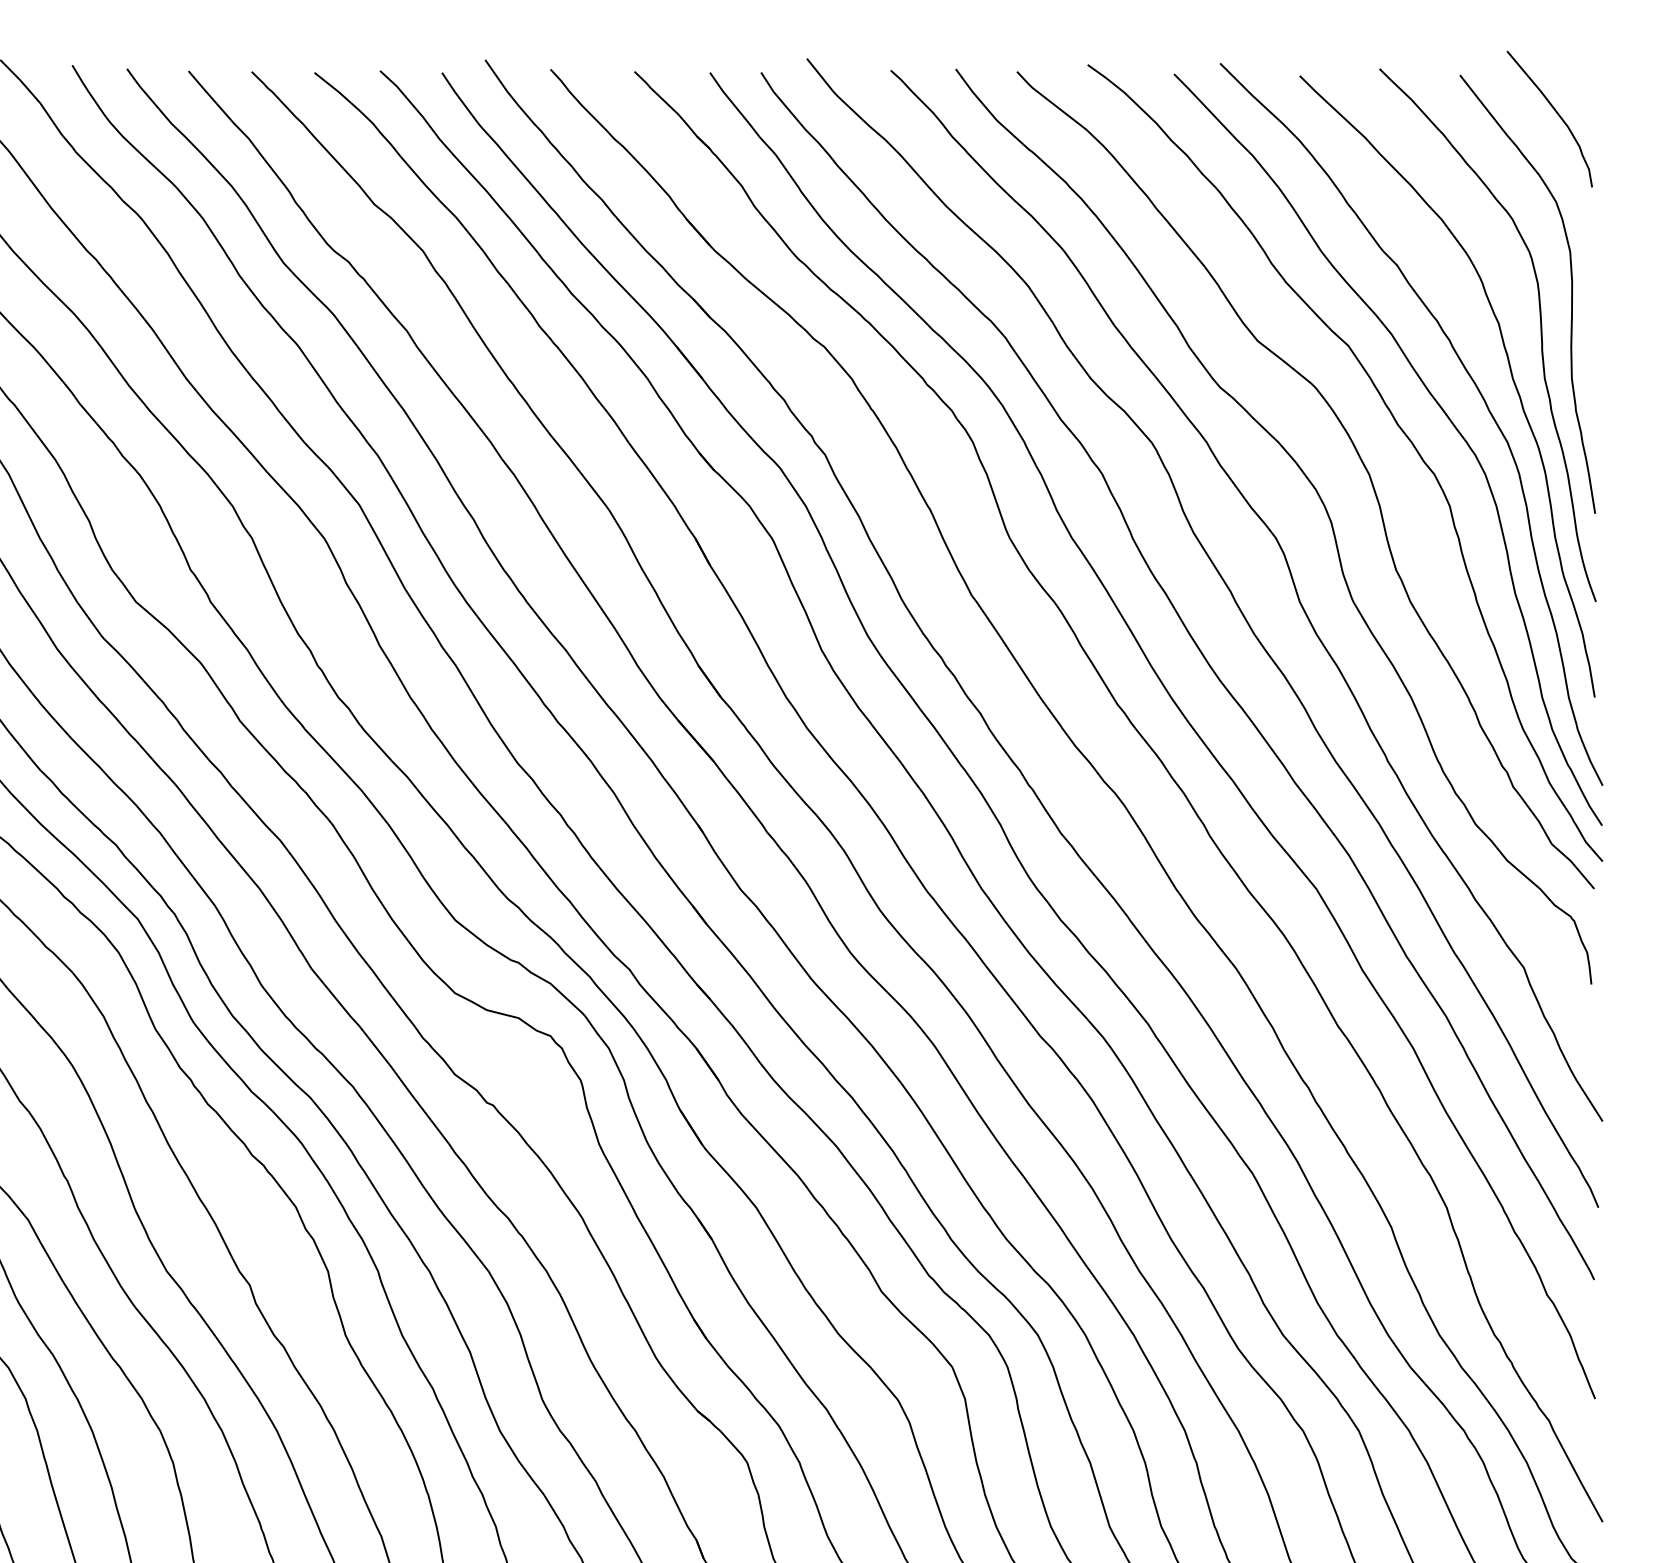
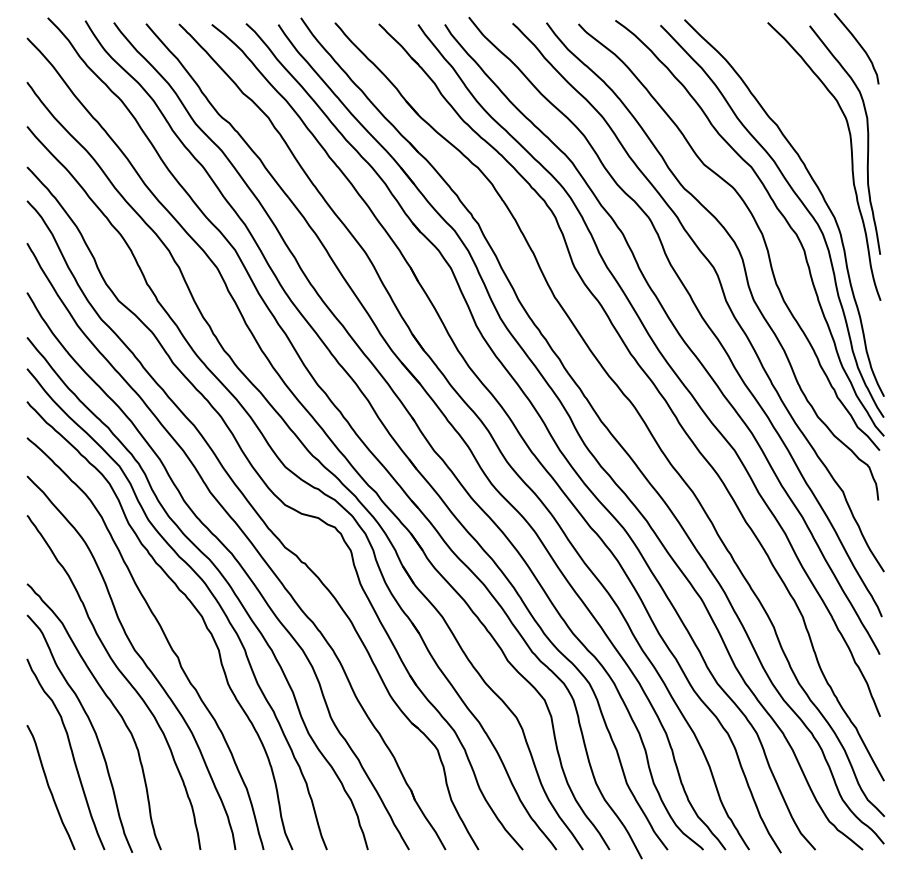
curve: (1507, 365) -> (834, 177), removed

